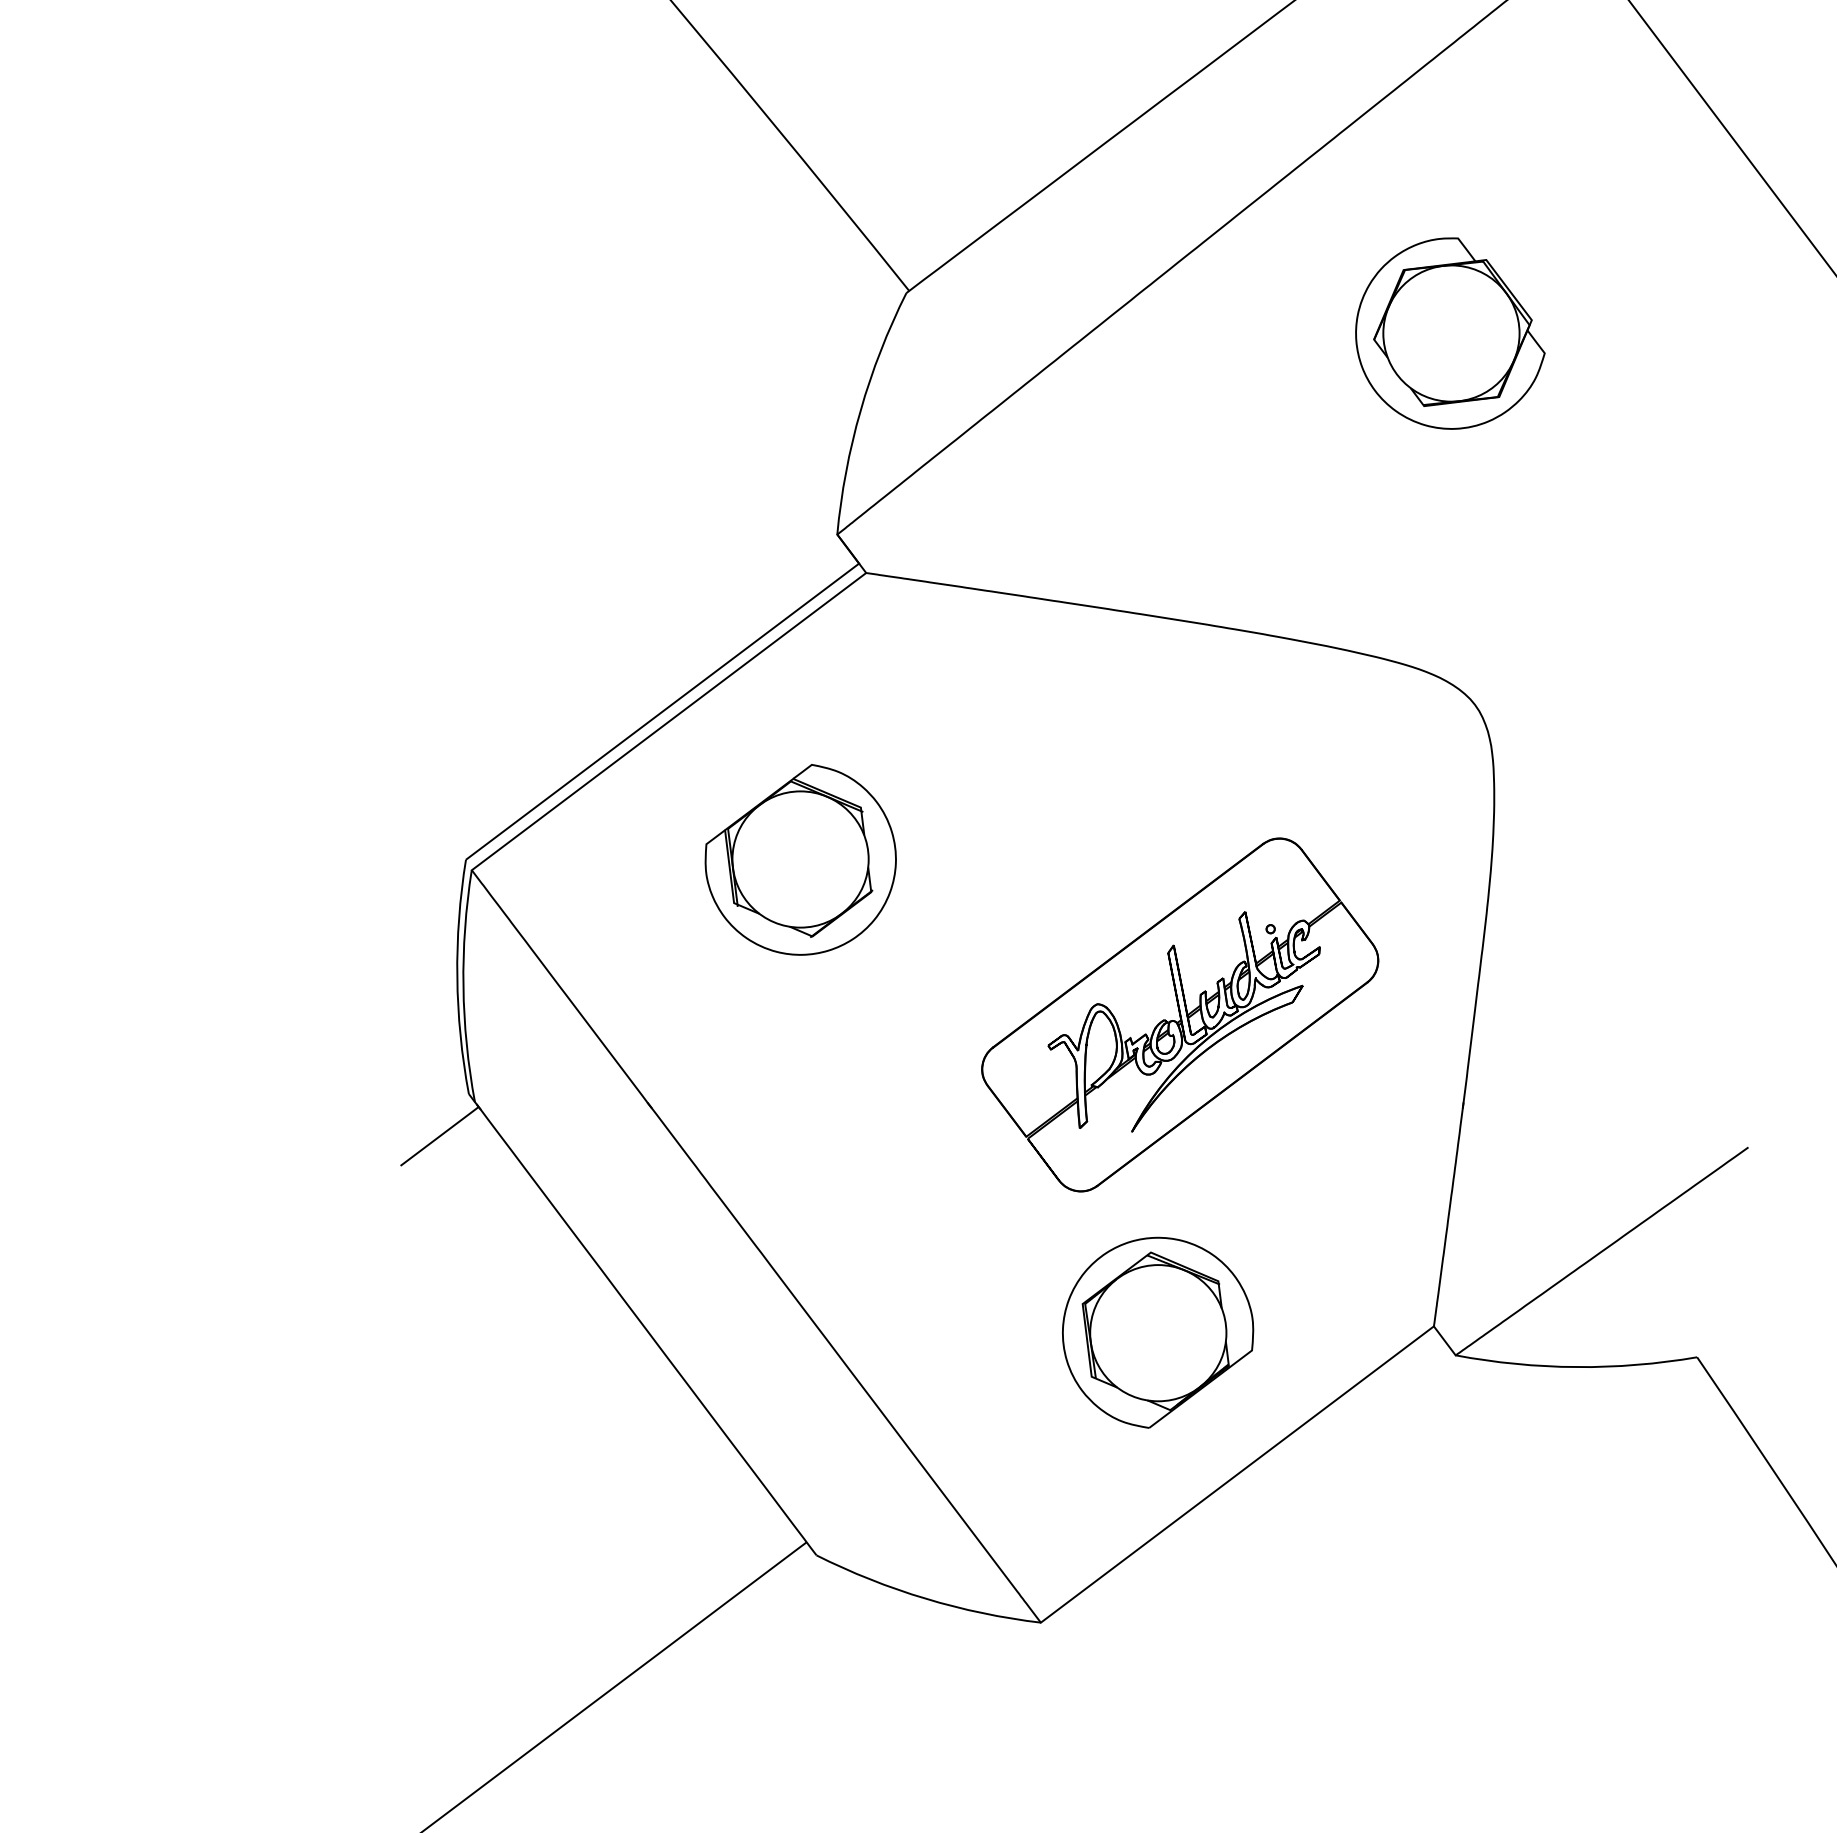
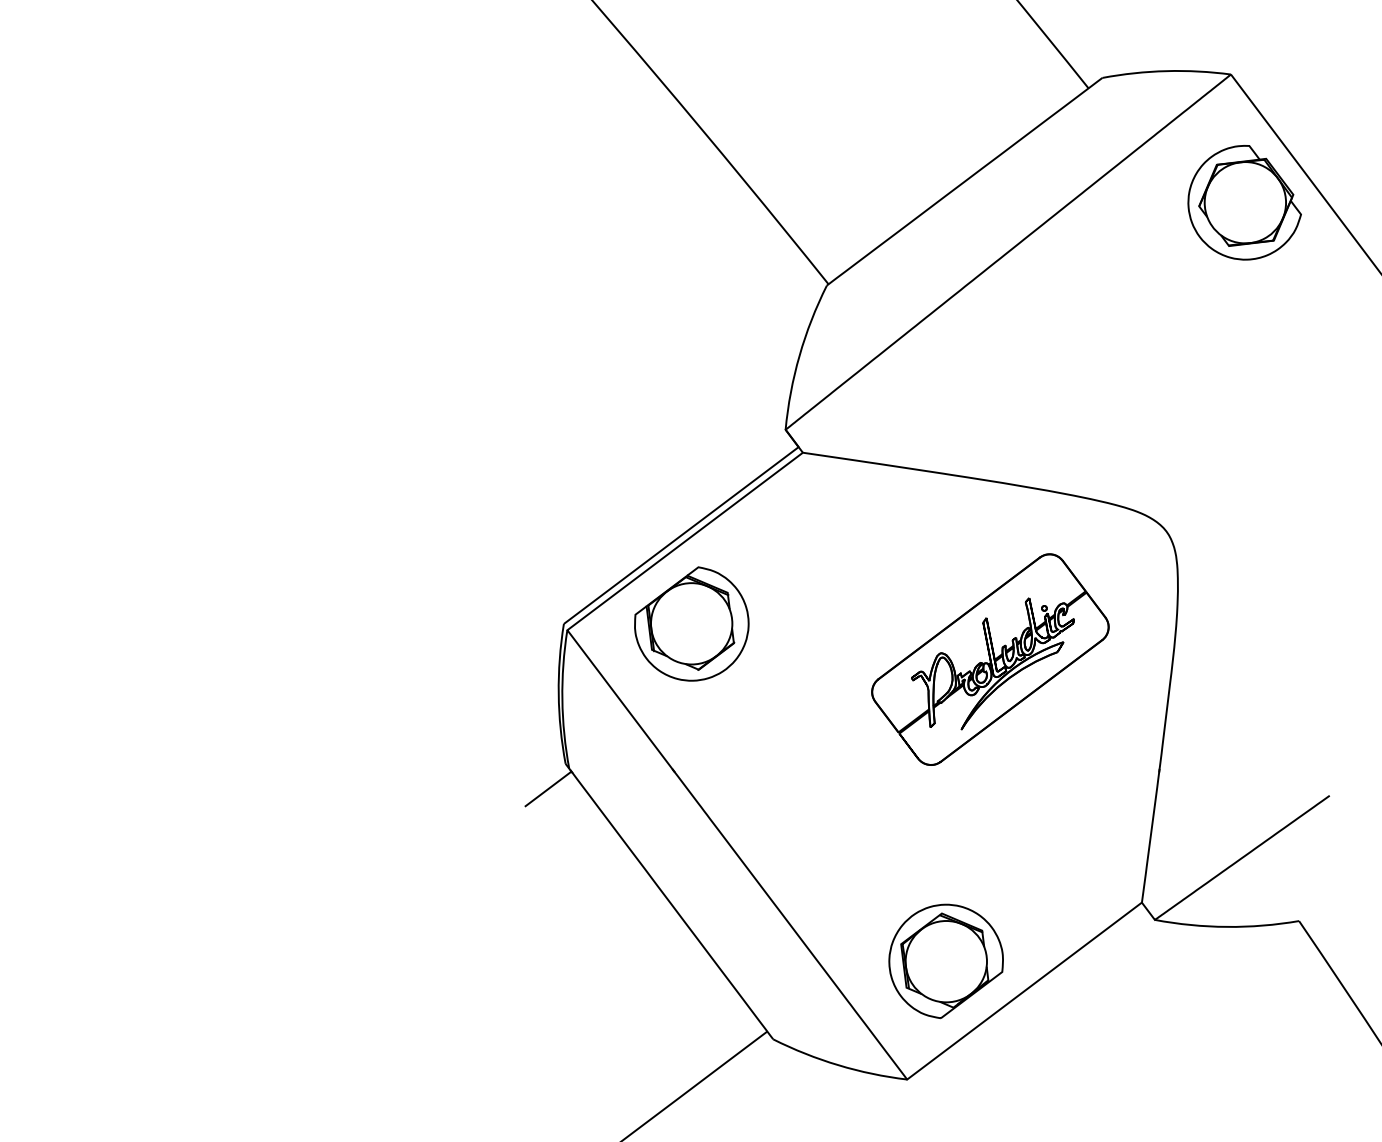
part: (1449, 333) -> (1244, 202), moved
part: (800, 858) -> (691, 623), moved
part: (1180, 1014) -> (990, 659), moved
part: (1156, 1332) -> (945, 961), moved

